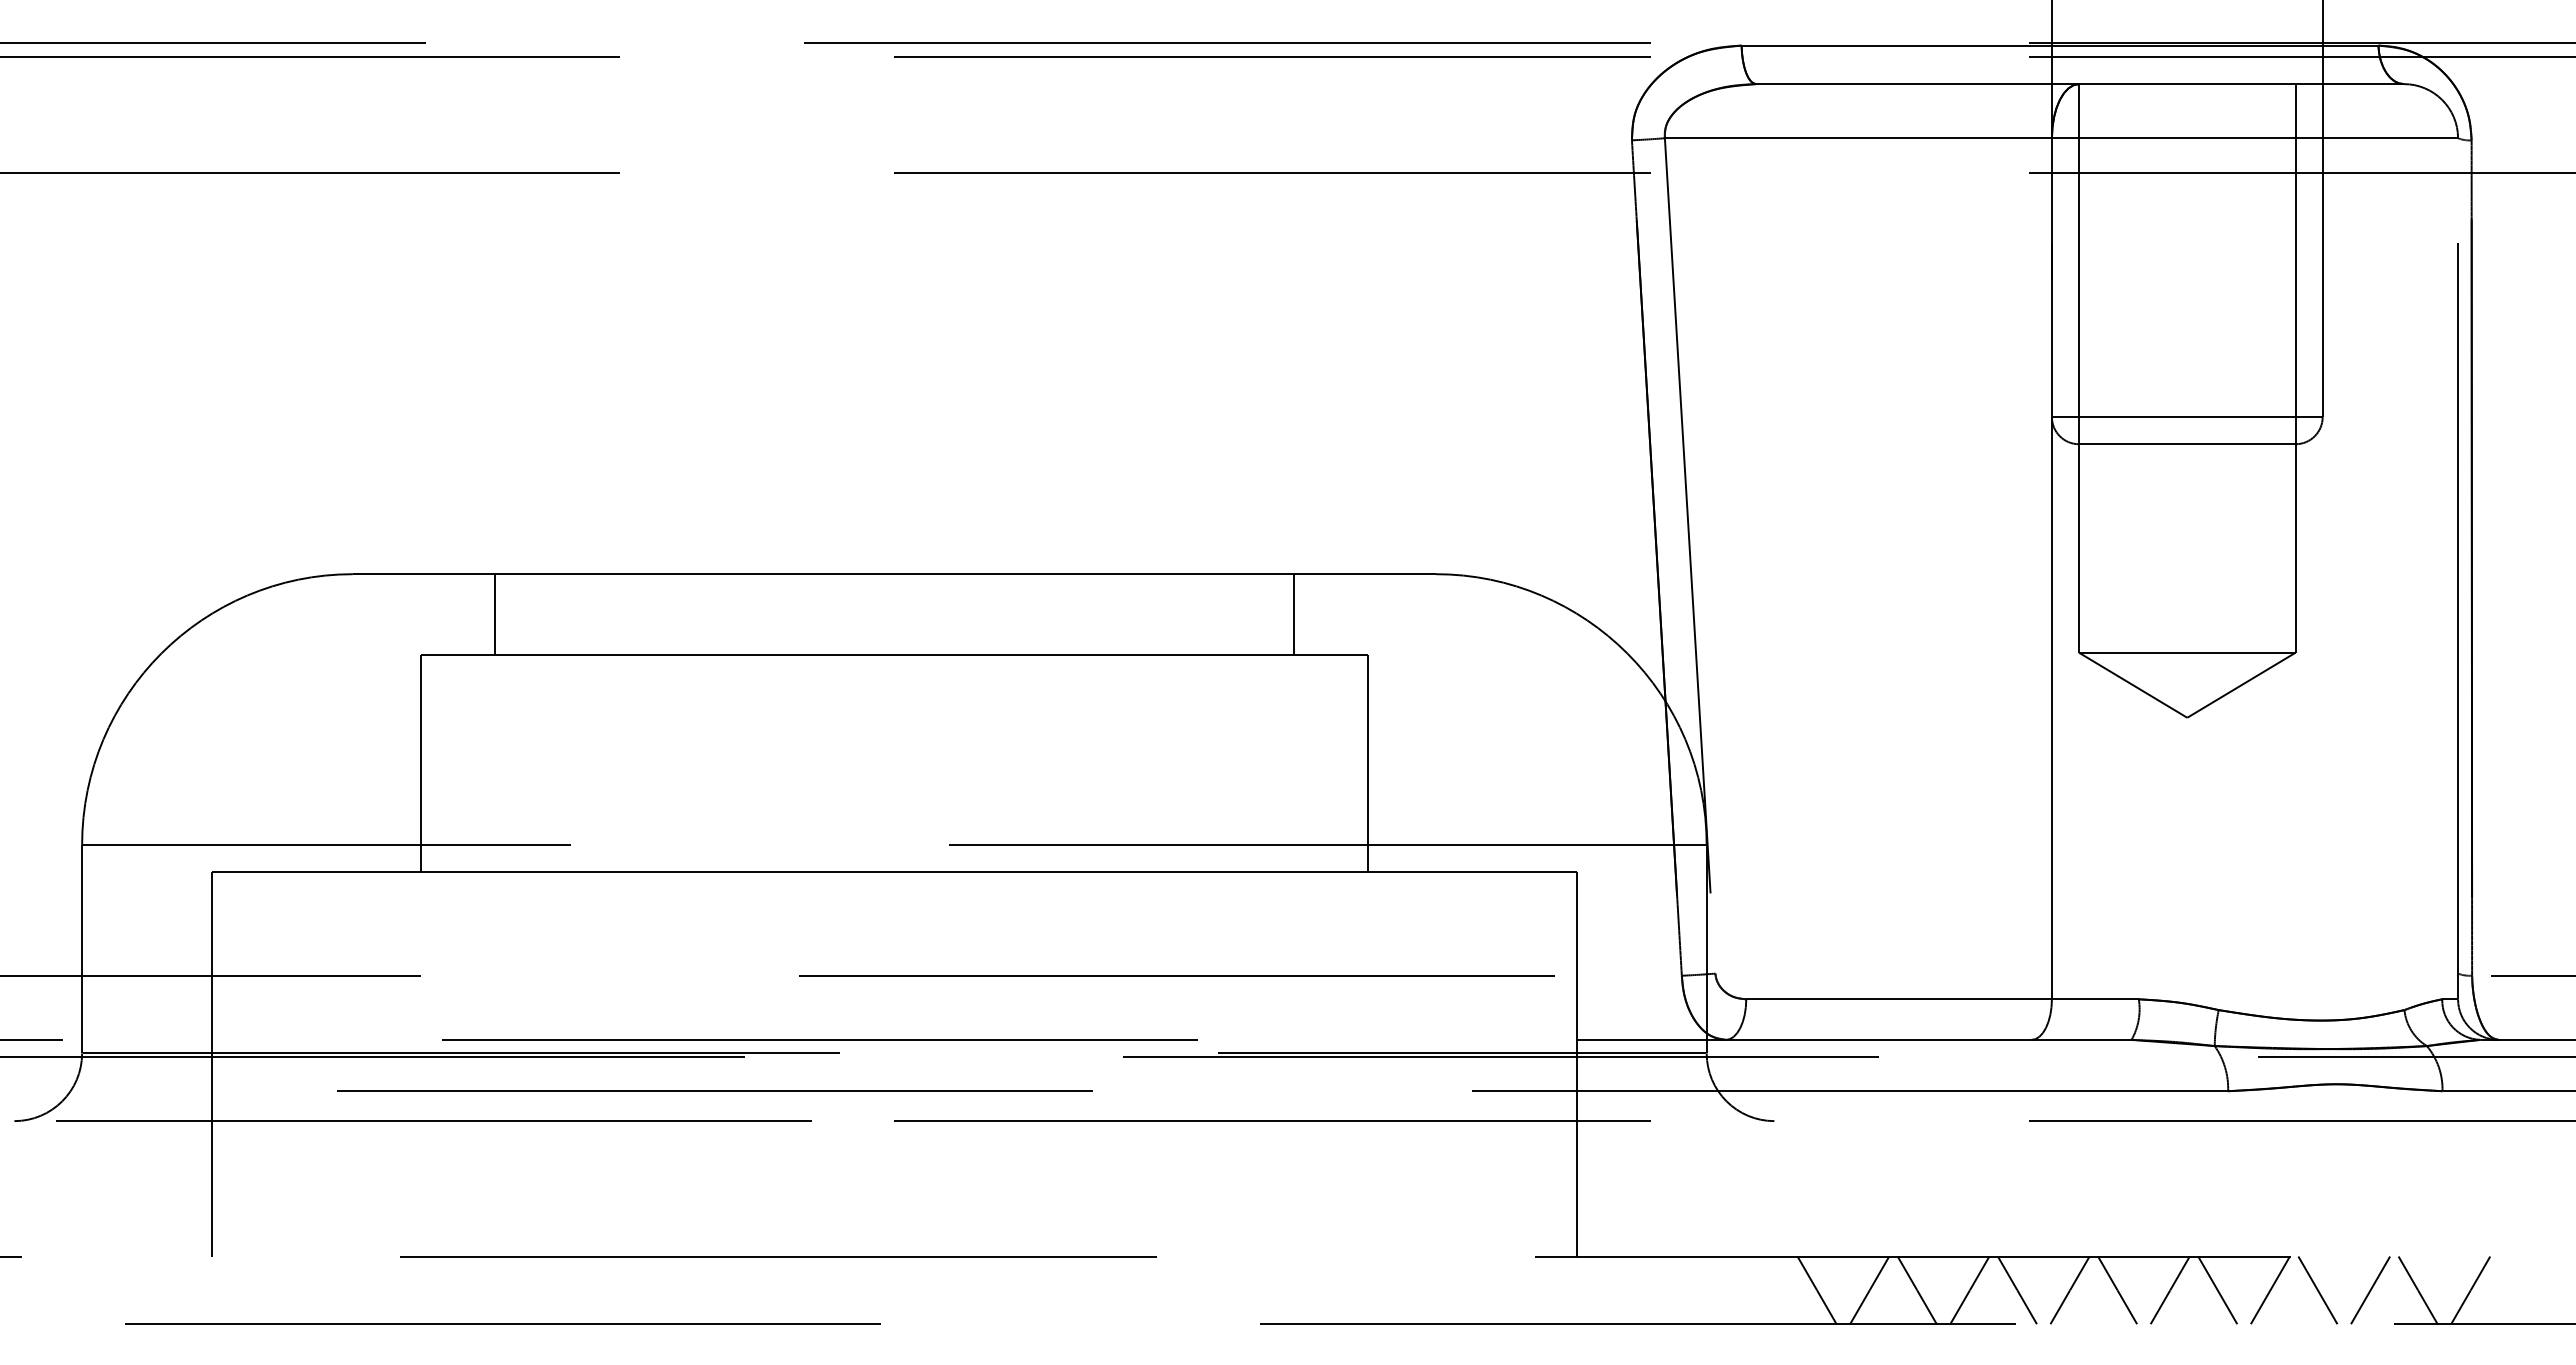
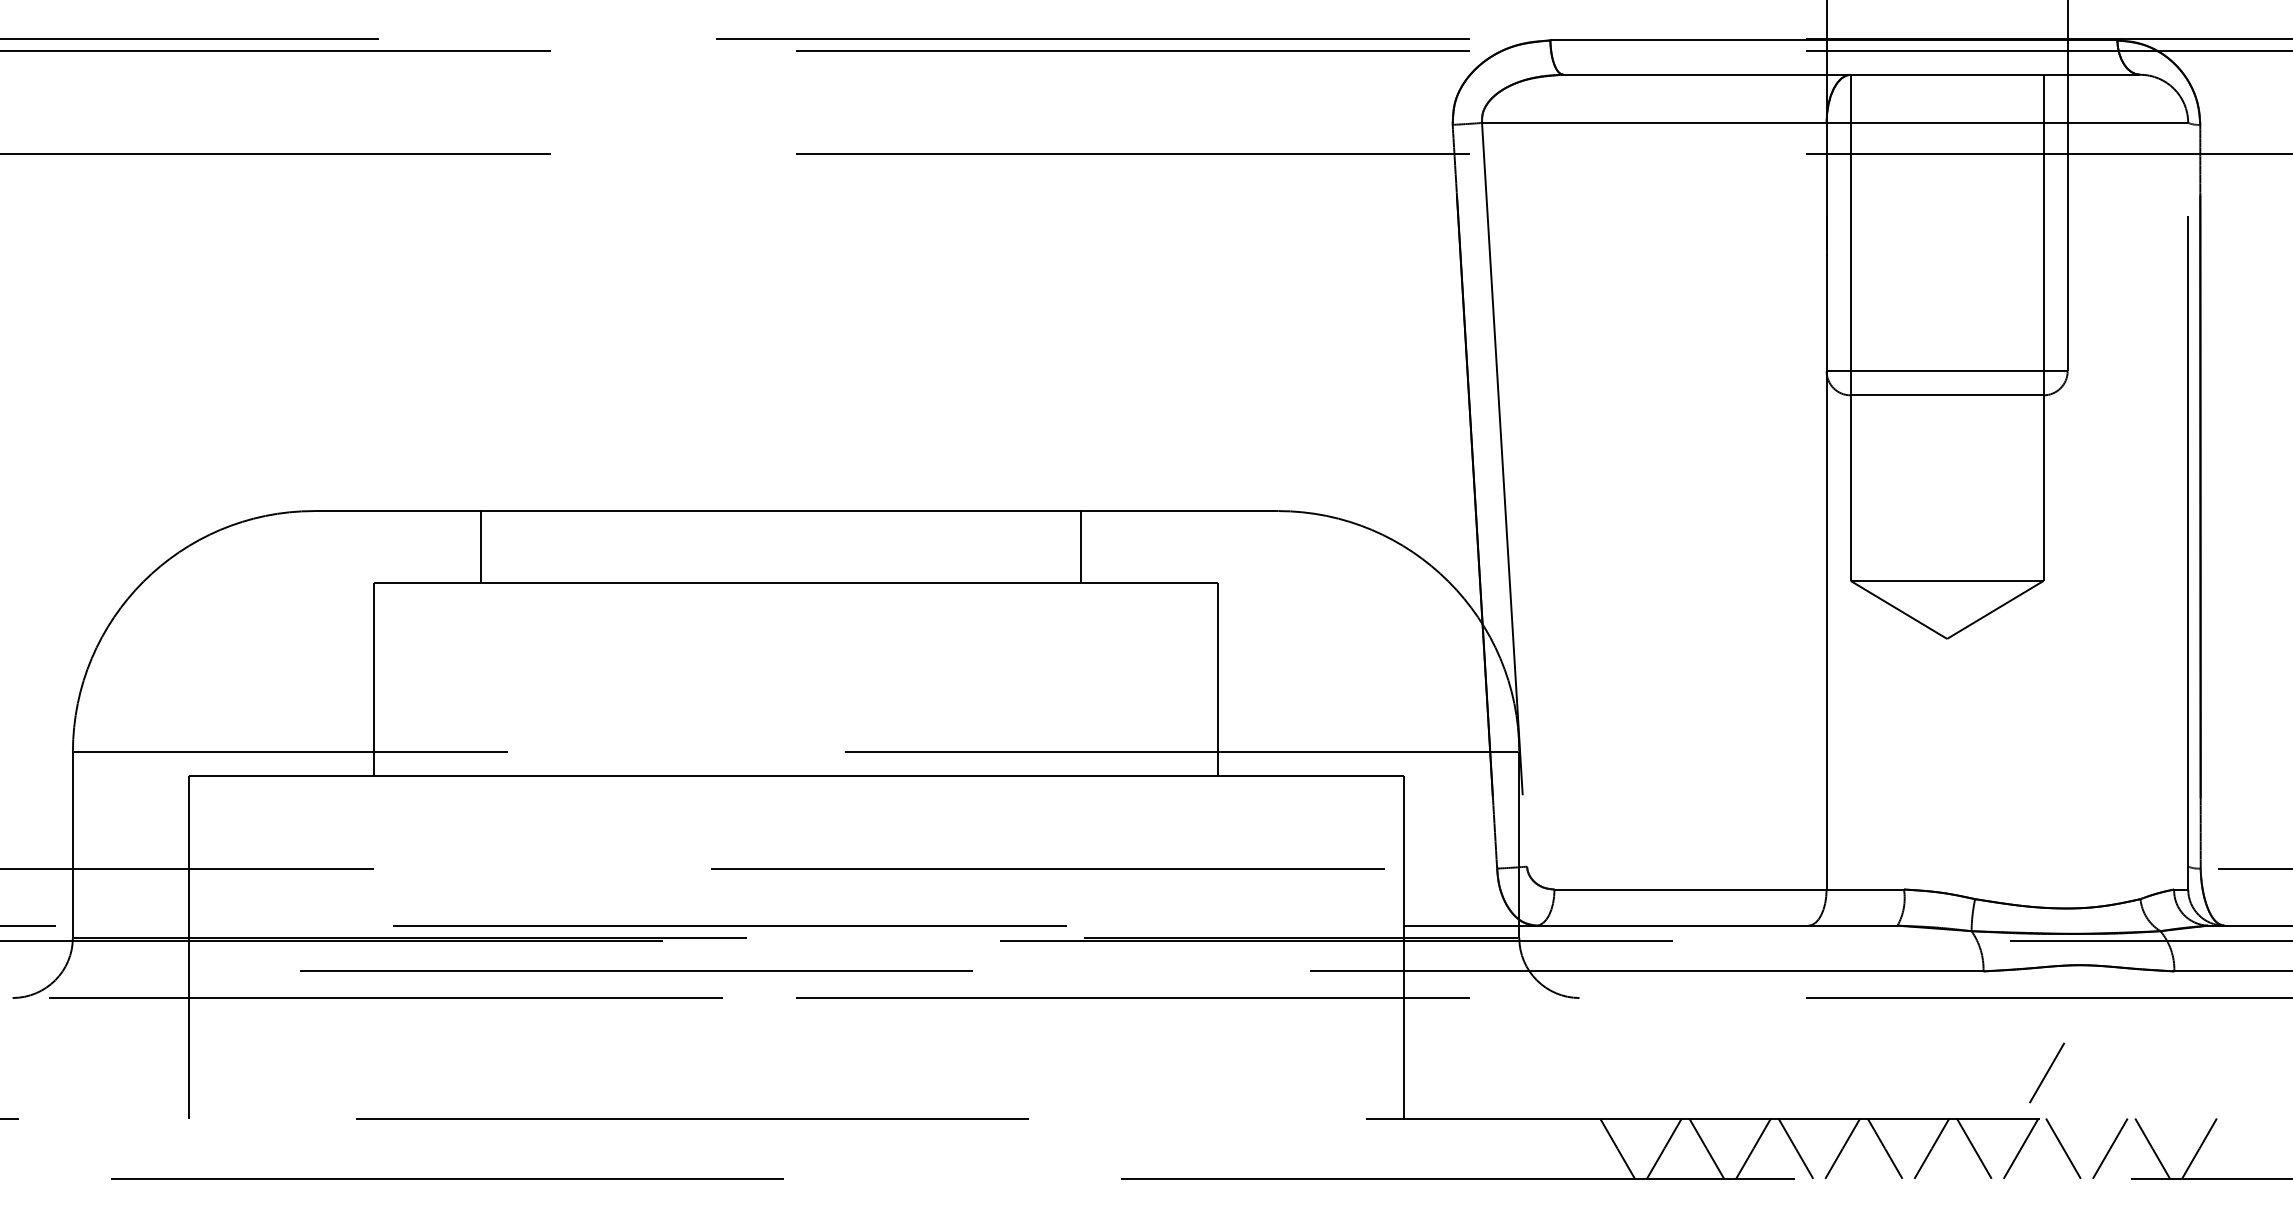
line: (495, 614) -> (481, 546), moved
line: (1293, 614) -> (1081, 546), moved
line: (2299, 1205) -> (2047, 1073), added

